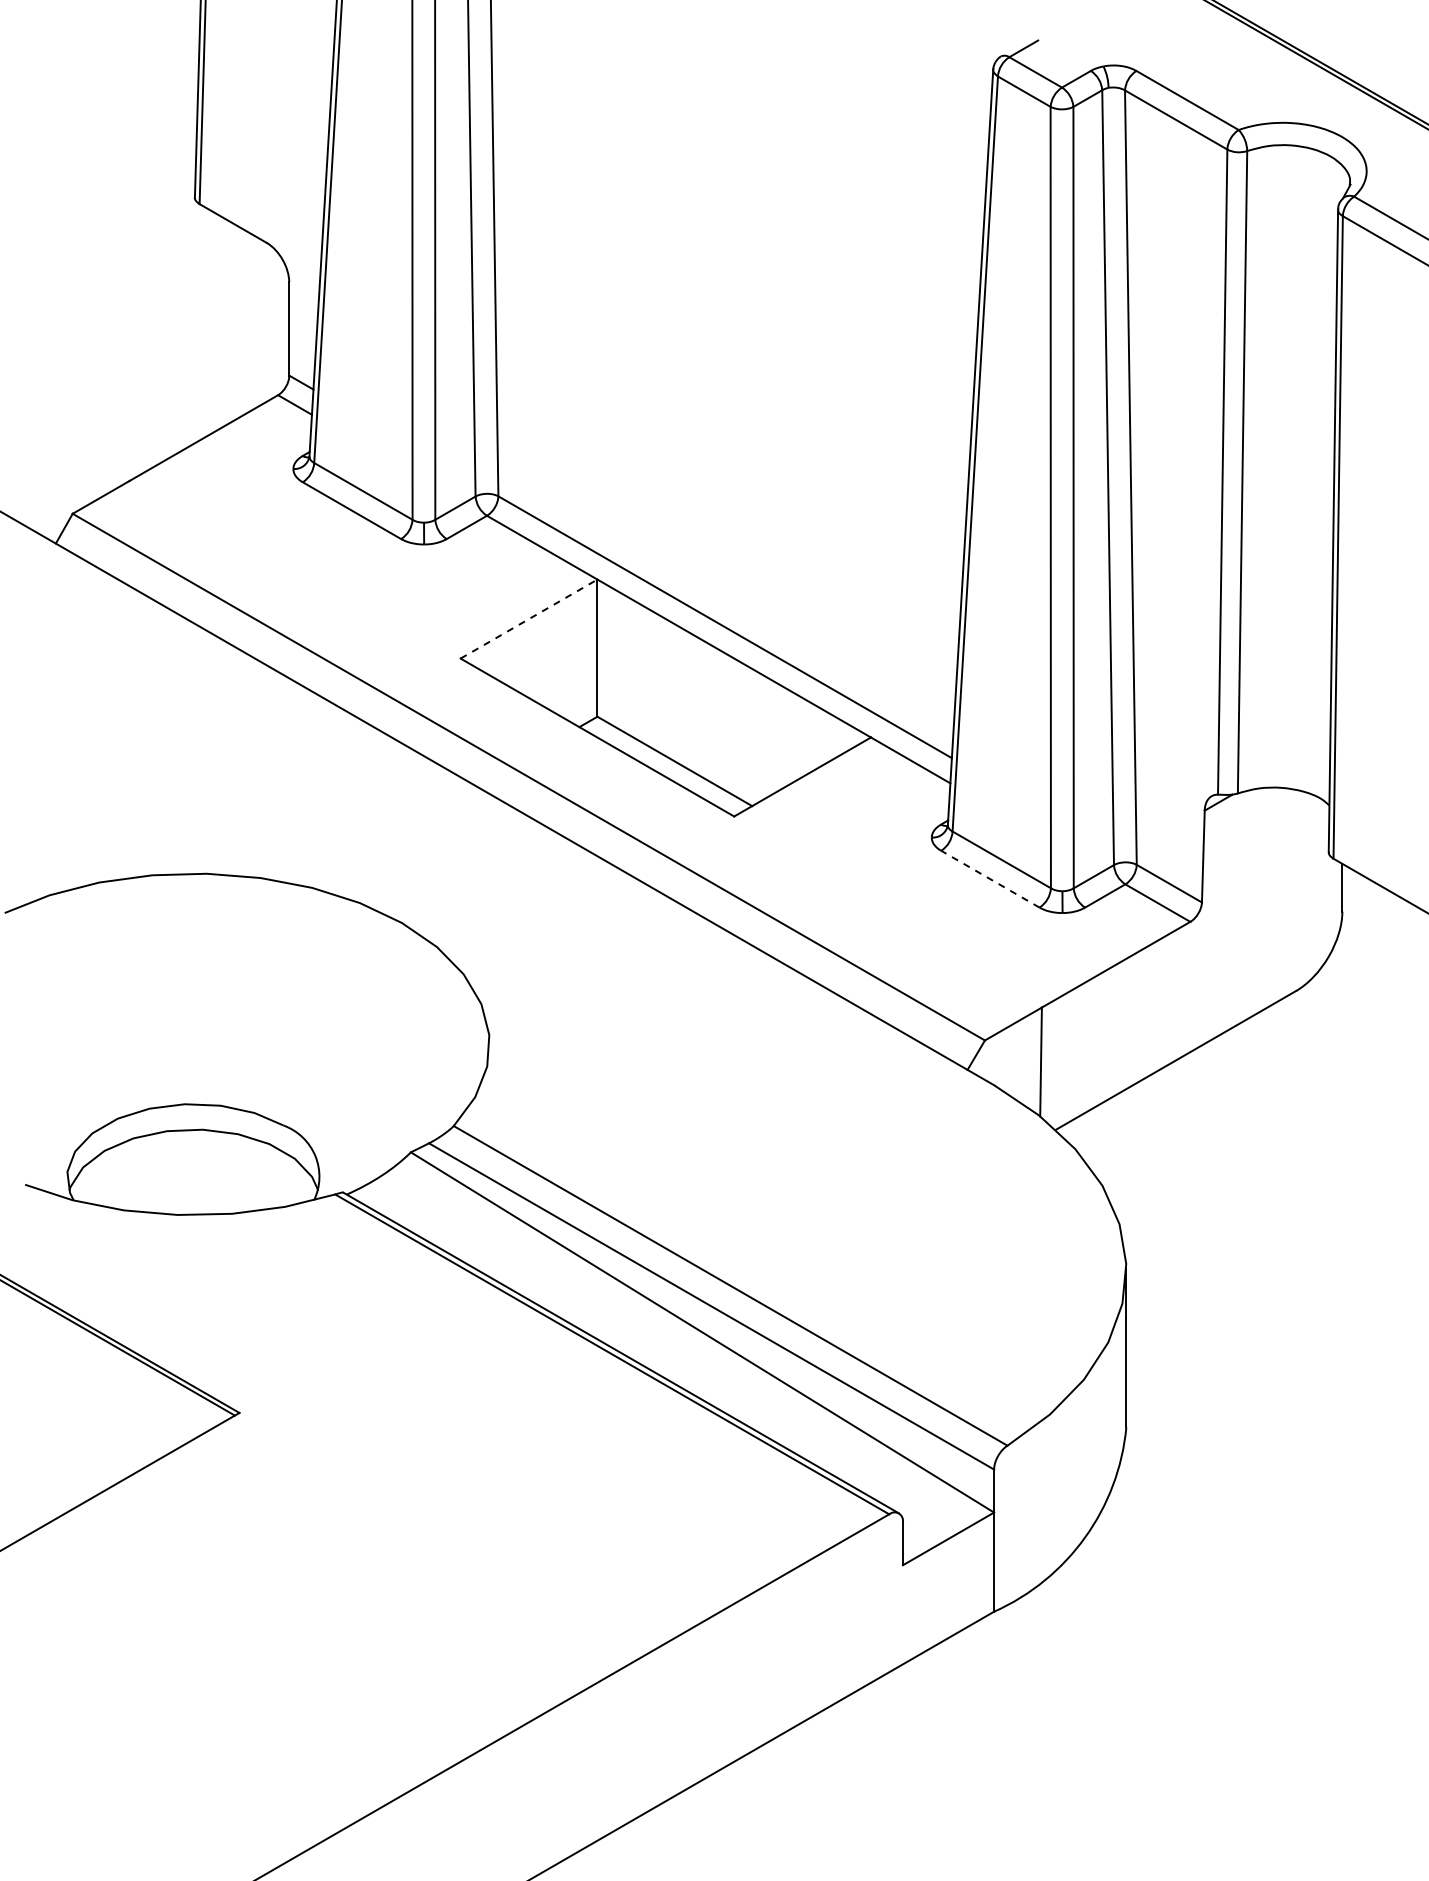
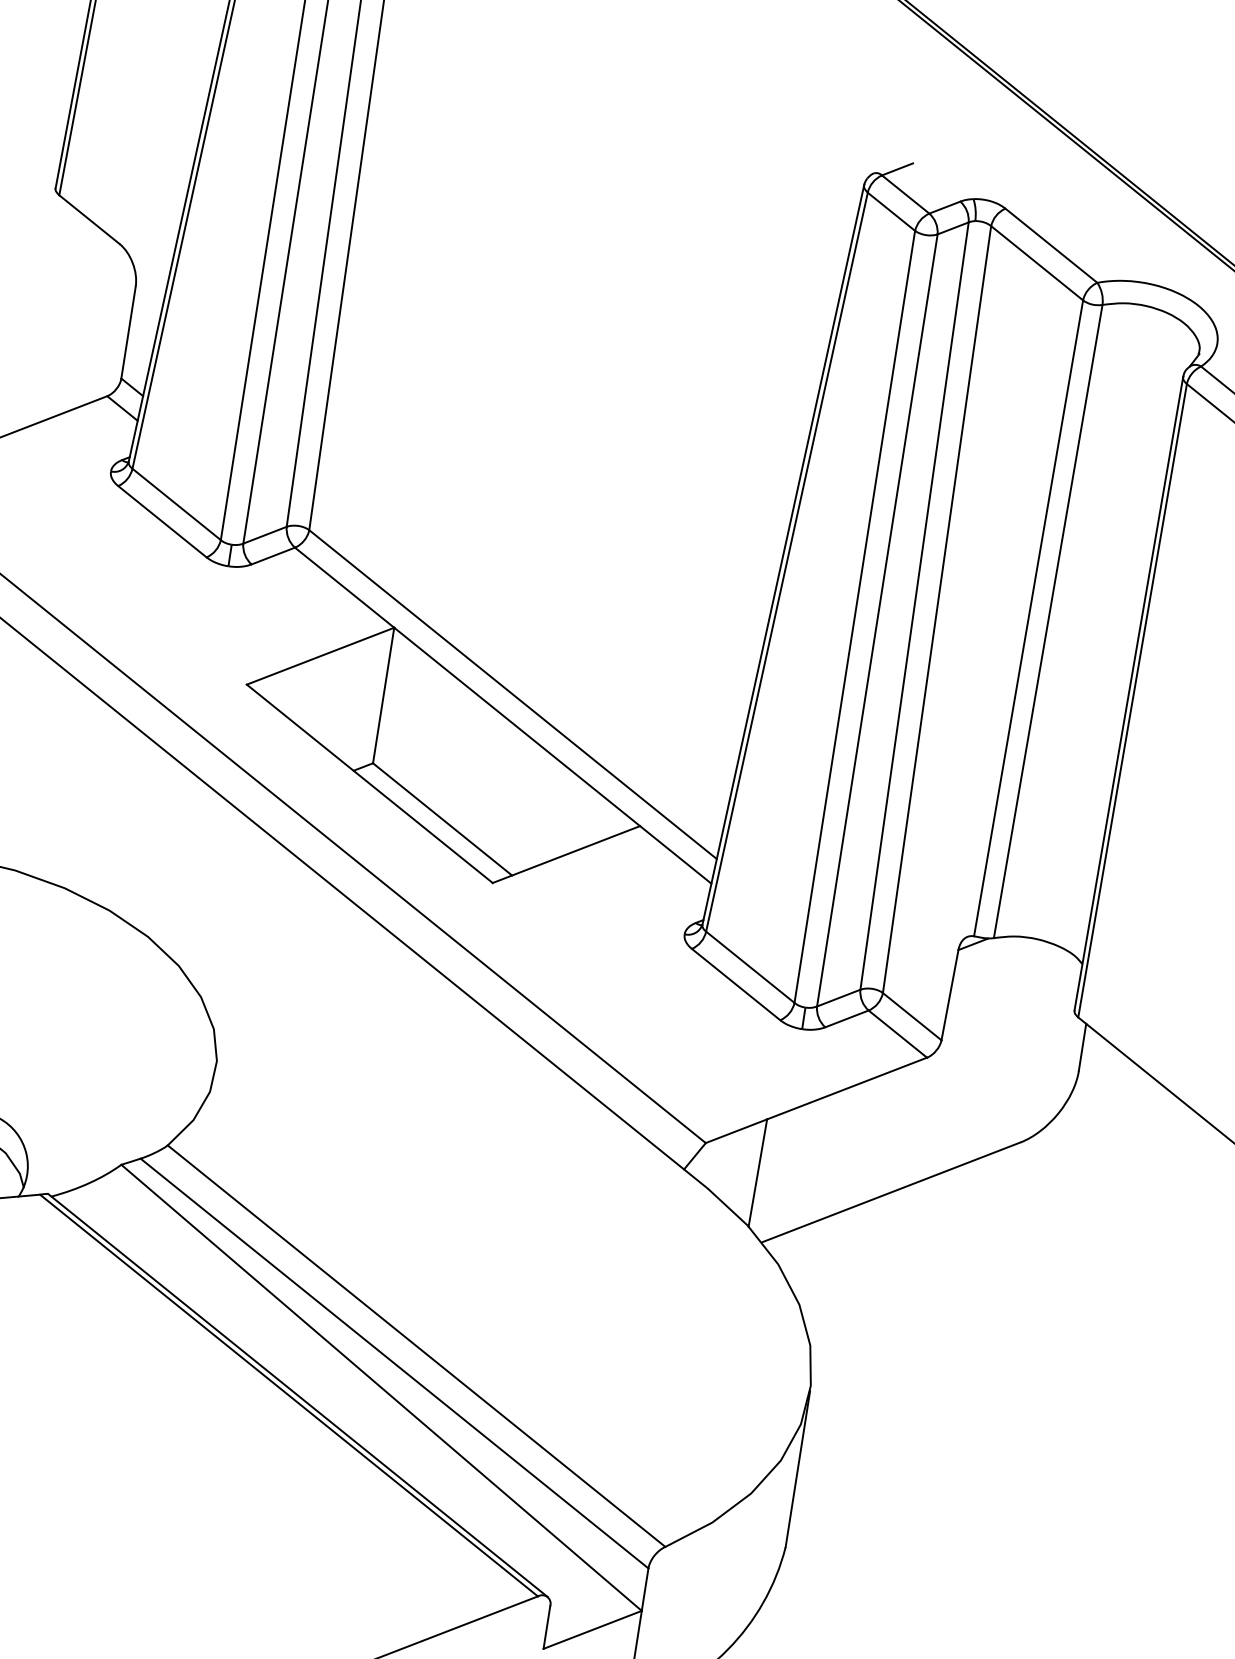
line: (529, 618) -> (321, 655), dashed -> solid
line: (990, 879) -> (736, 984), dashed -> solid

